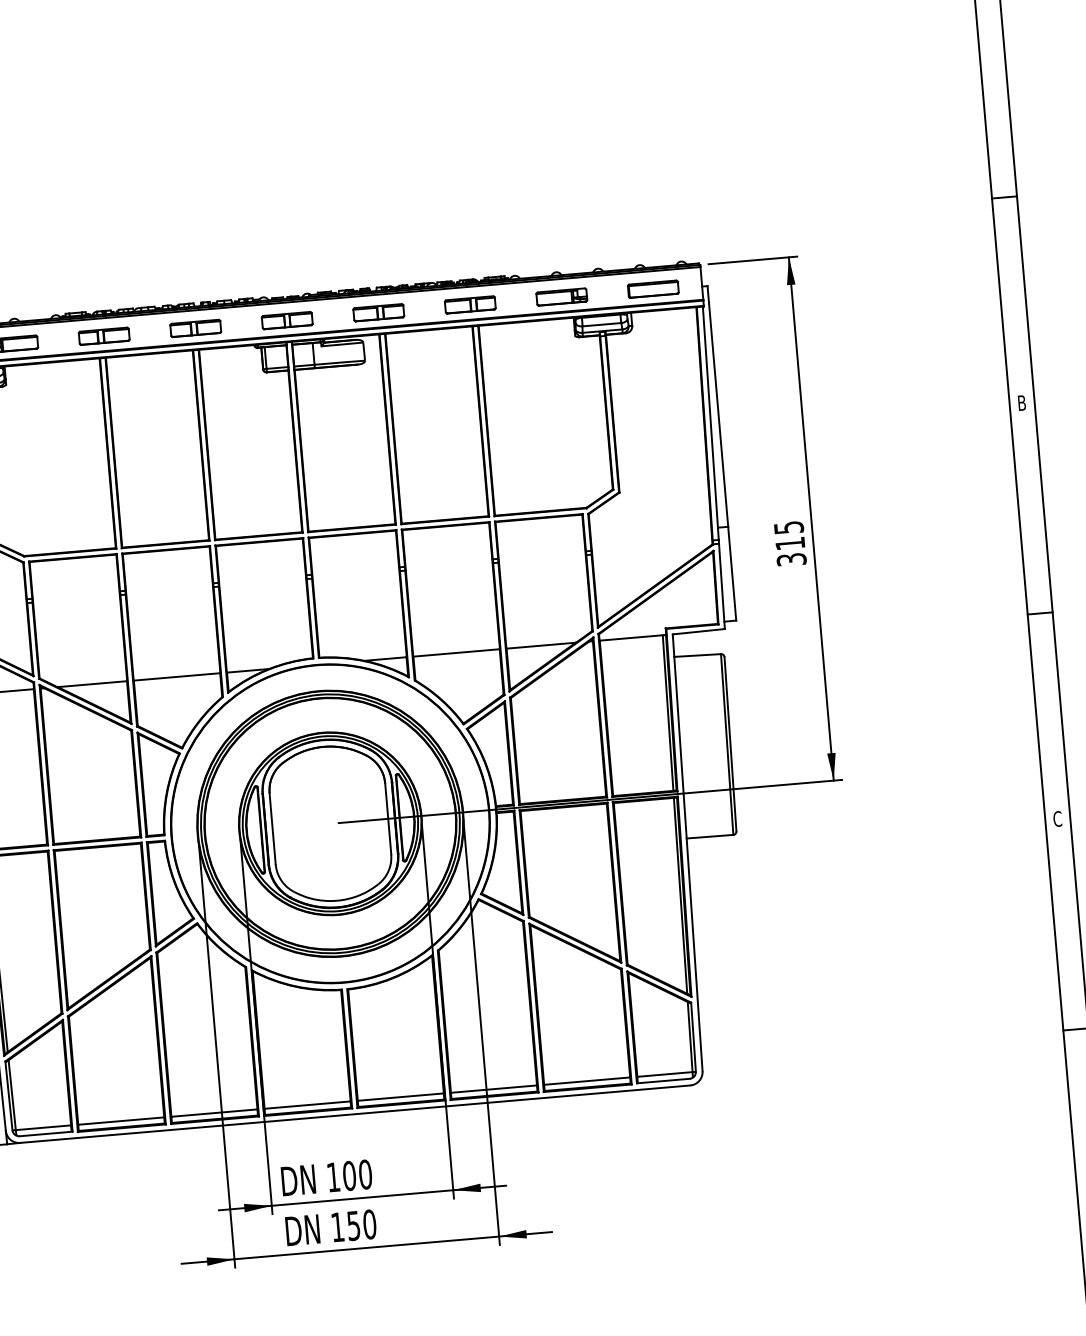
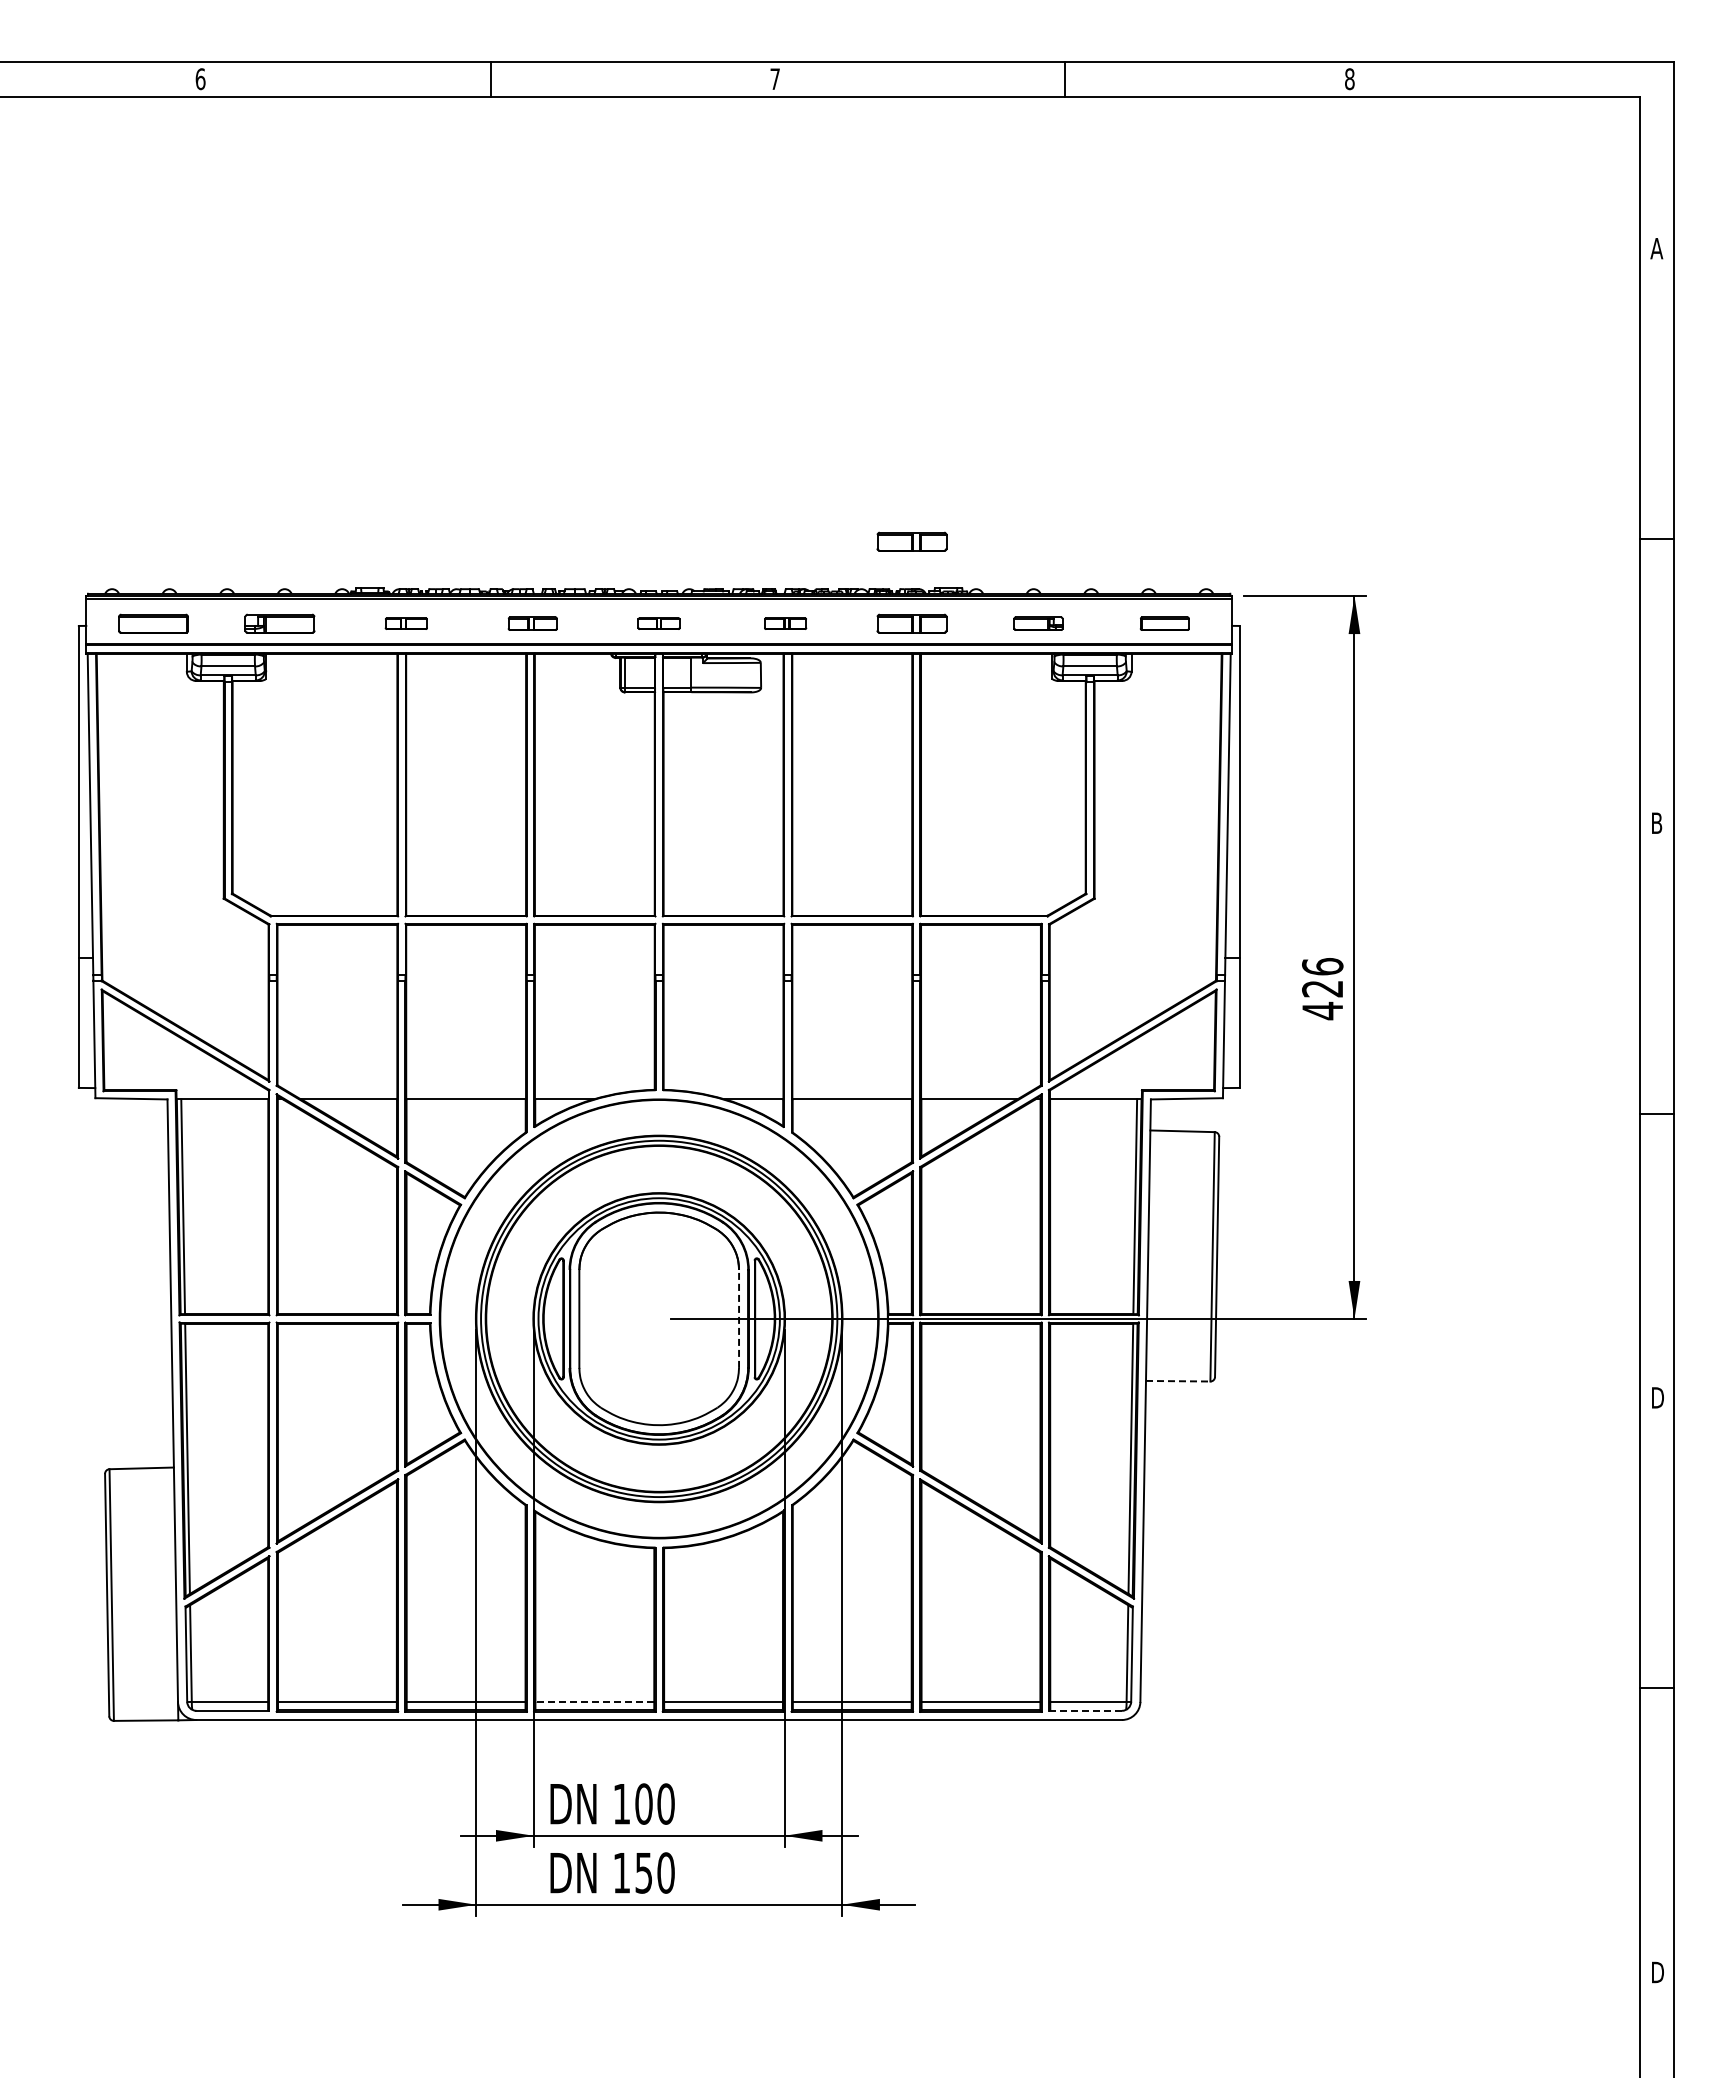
part: (464, 245) -> (911, 541), added
part: (653, 289) -> (1164, 623), size x0.7
part: (561, 296) -> (1038, 623), size x0.7
part: (378, 312) -> (785, 623), size x0.6
part: (286, 320) -> (658, 623), size x0.6
part: (195, 328) -> (532, 623), size x0.7
part: (104, 336) -> (406, 623), size x0.6
text: (790, 544) -> (1322, 989), 315 -> 426
line: (388, 818) -> (739, 1318), solid -> dashed
text: (1058, 818) -> (1657, 1397), C -> D
line: (710, 836) -> (1178, 1381), solid -> dashed
line: (663, 1080) -> (1085, 1710), solid -> dashed
line: (307, 1104) -> (594, 1701), solid -> dashed

